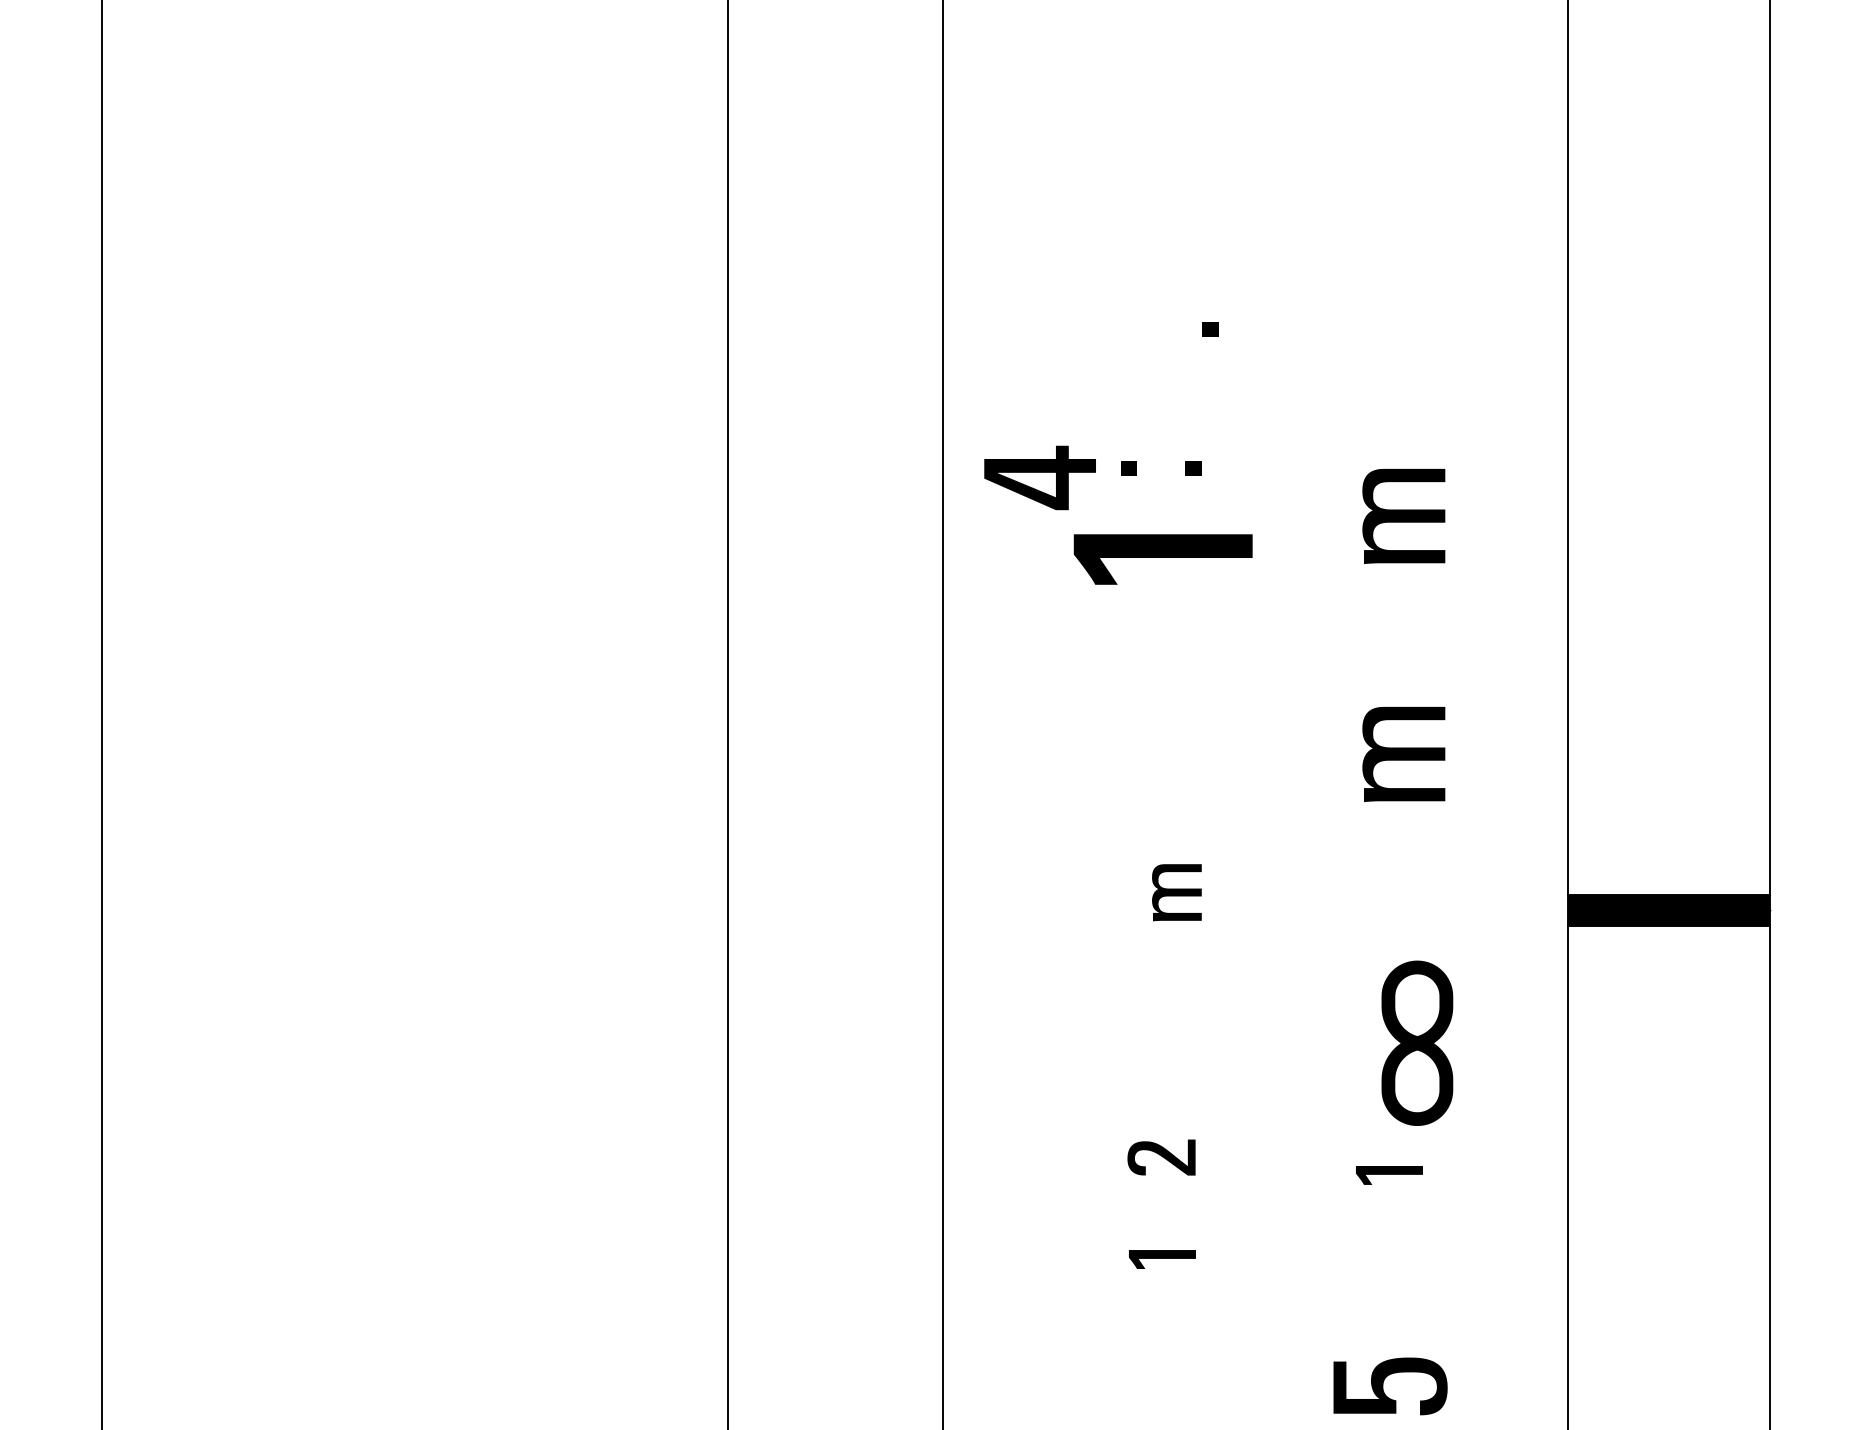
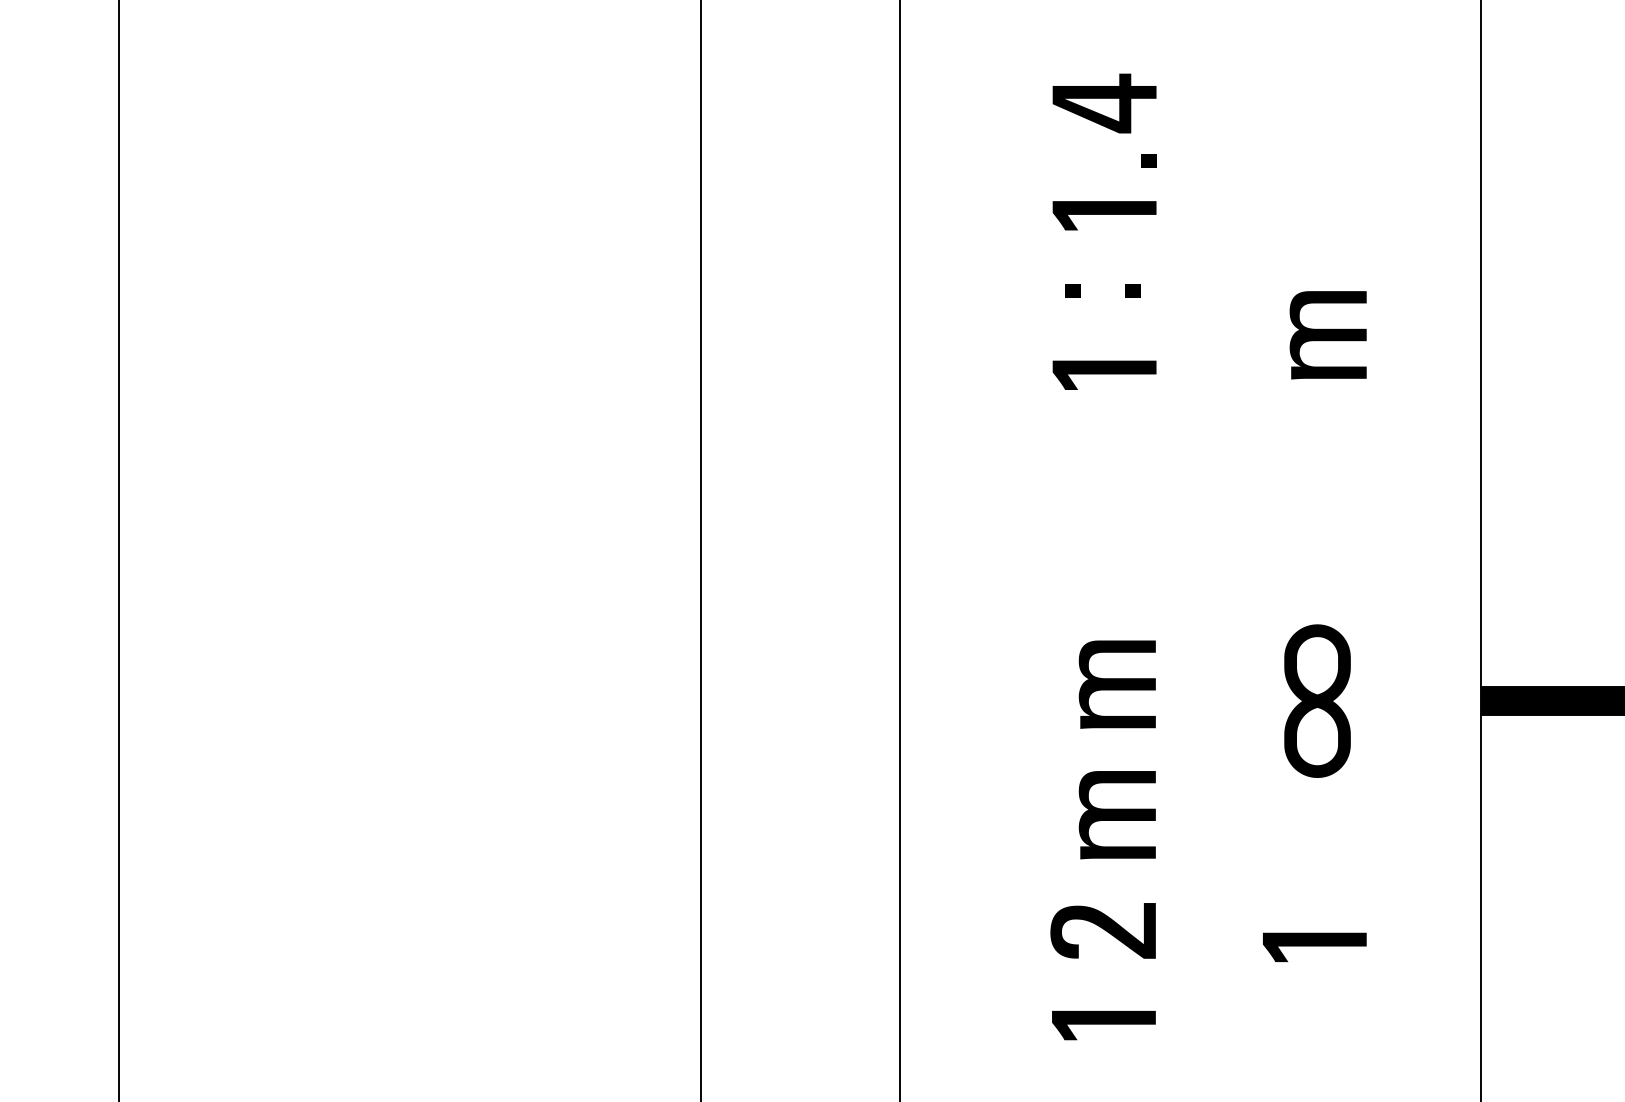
part: (1162, 387) -> (1104, 215), added
part: (1039, 477) -> (1104, 103), moved
part: (1162, 559) -> (1104, 375), size x0.62
part: (1403, 754) -> (1327, 556), removed
part: (1176, 892) -> (1117, 684), size x1.67
fill: (1176, 1032) -> (1117, 814), added
part: (1417, 1042) -> (1317, 700), moved
part: (1161, 1157) -> (1103, 930), size x1.67
part: (1389, 1175) -> (1314, 947), size x1.67
part: (1162, 1259) -> (1104, 1025), size x1.67

